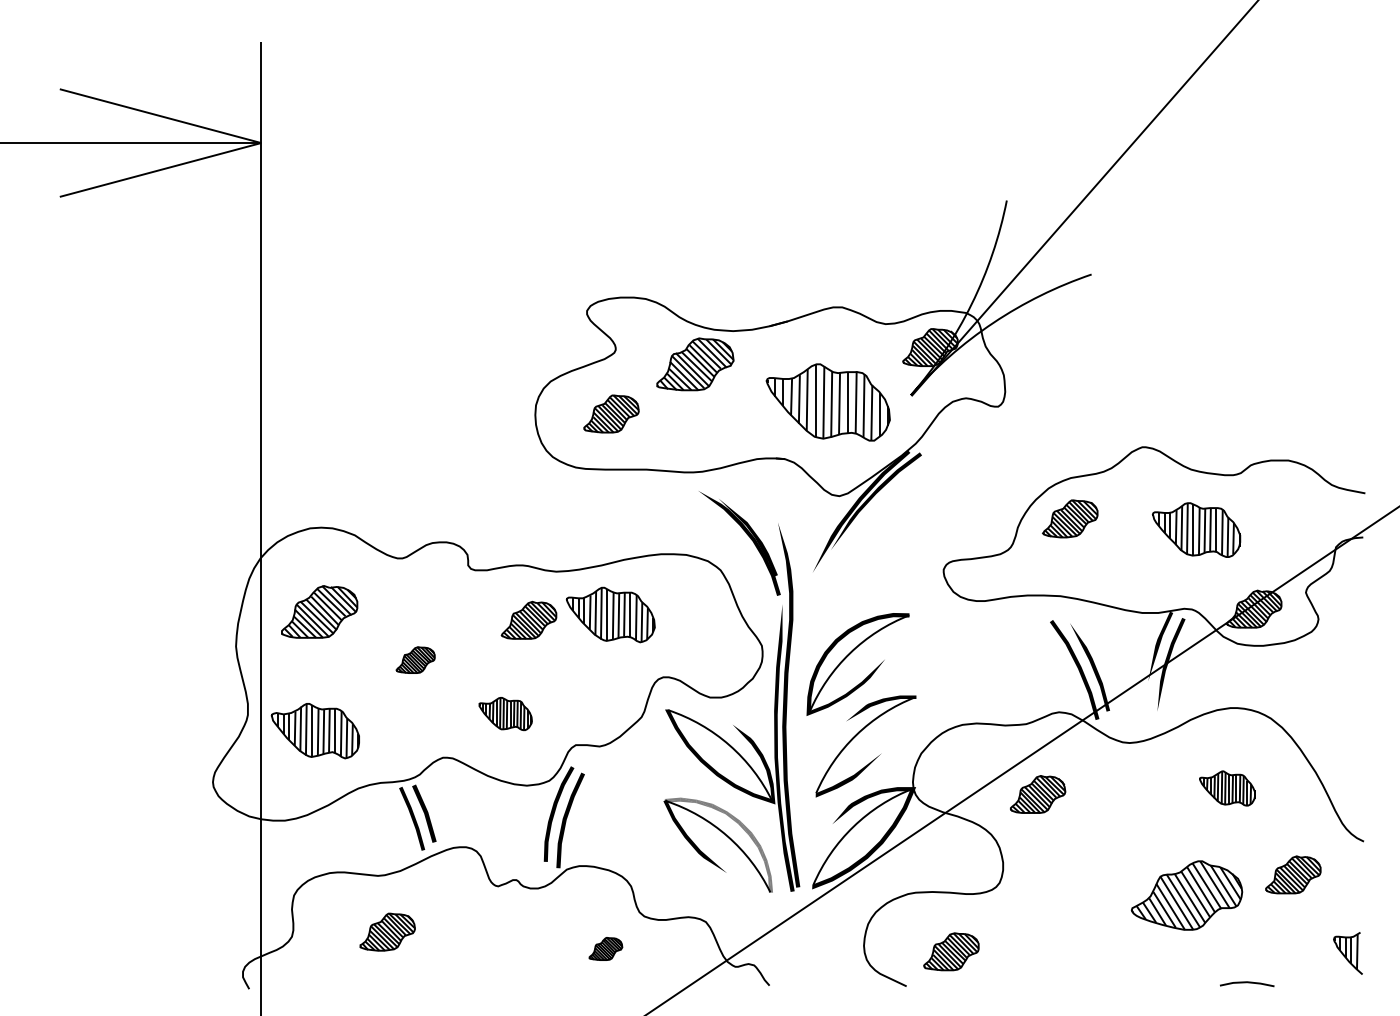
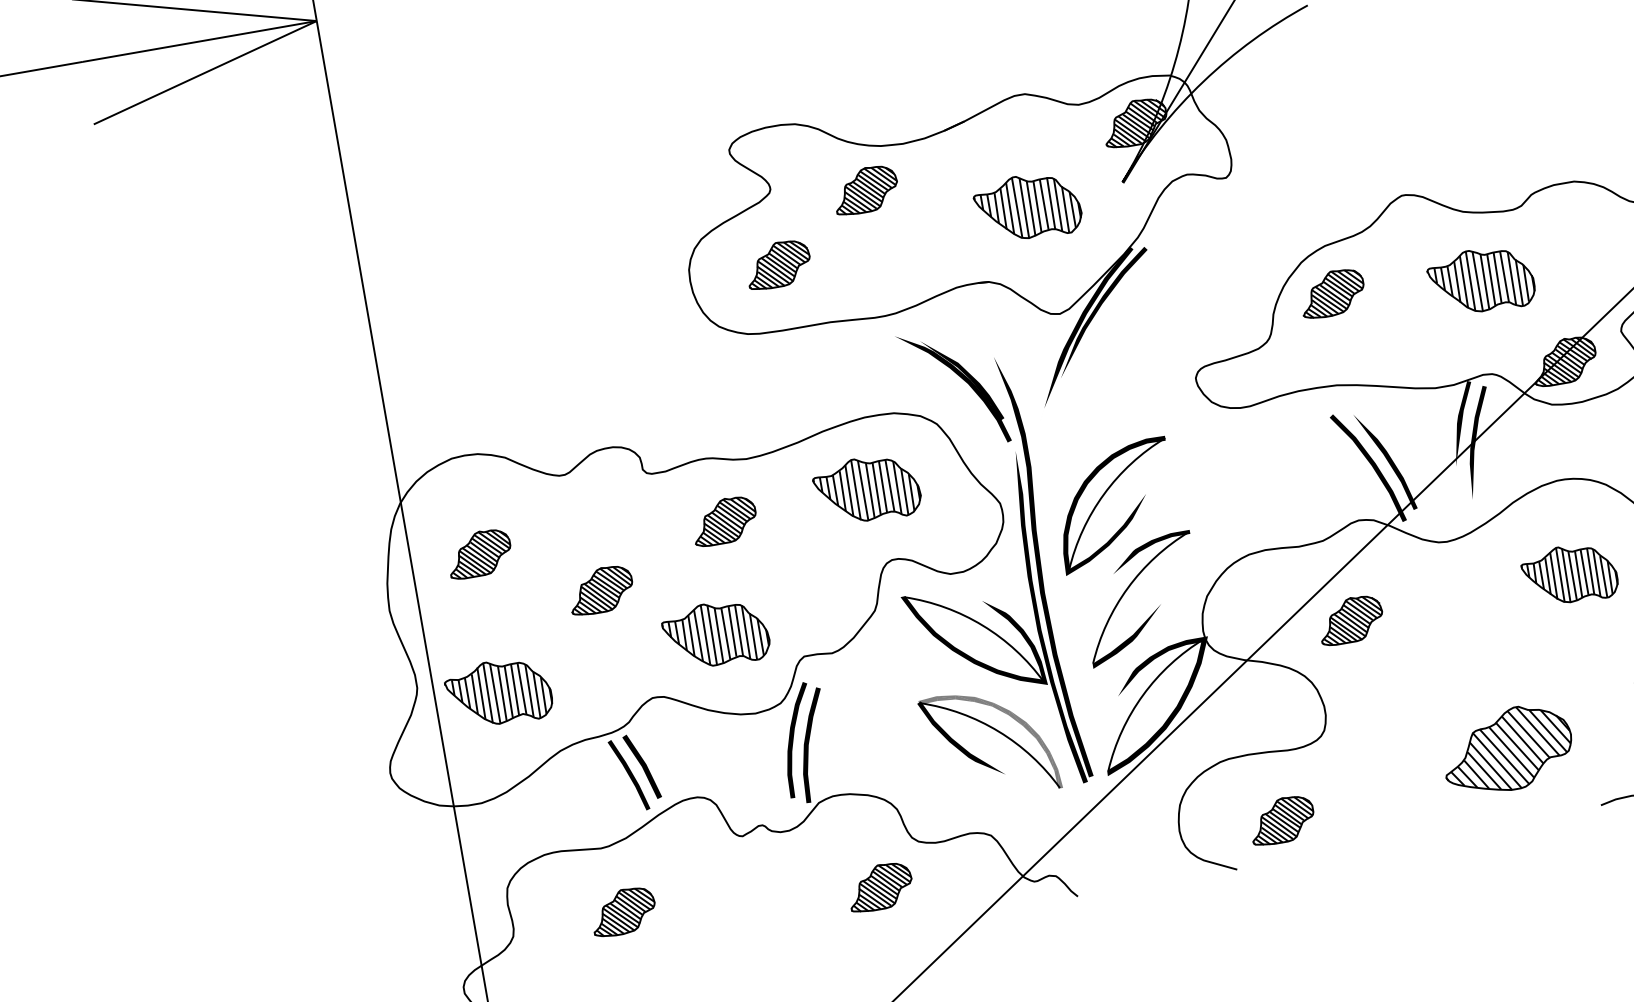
part: (695, 364) -> (866, 190), size x0.71
part: (828, 402) -> (1028, 207), size x0.71
part: (319, 611) -> (479, 553), size x0.71
part: (610, 614) -> (866, 489), moved
part: (415, 659) -> (600, 589), size x1.43
part: (505, 713) -> (716, 634), size x1.67
part: (1227, 788) -> (1569, 574), size x1.43
part: (1186, 895) -> (1506, 749), moved
part: (605, 948) -> (879, 886), size x1.67

